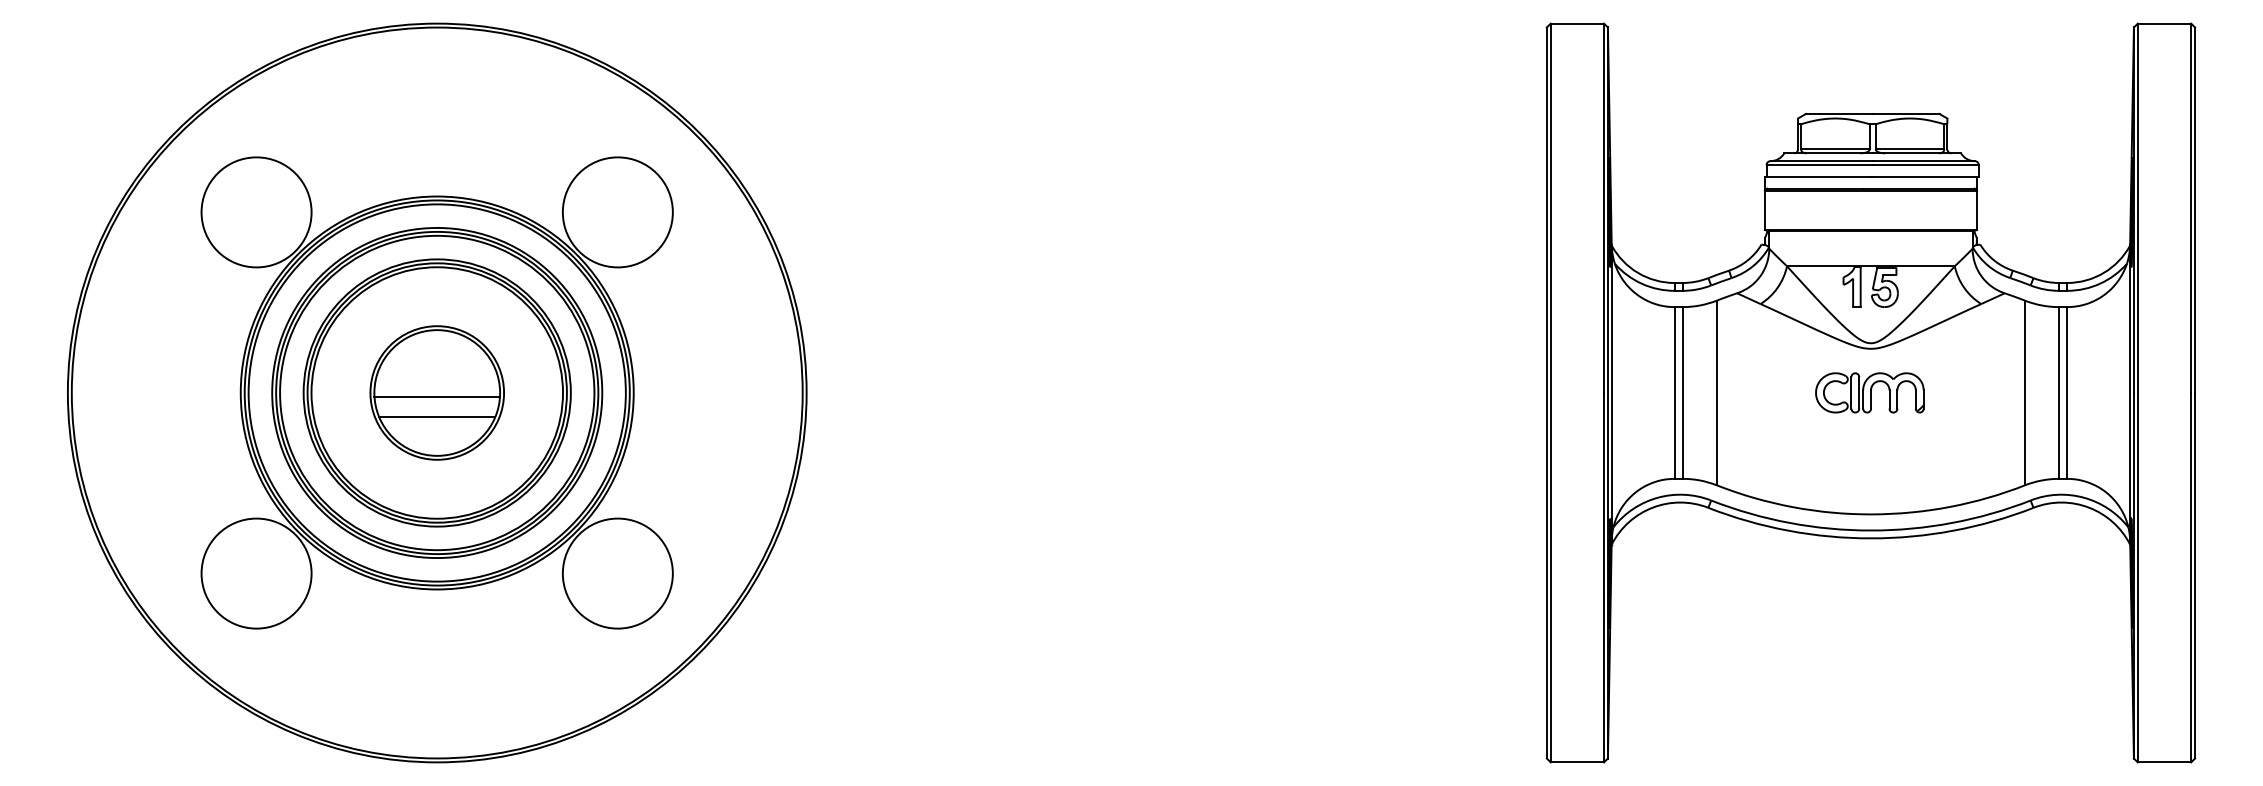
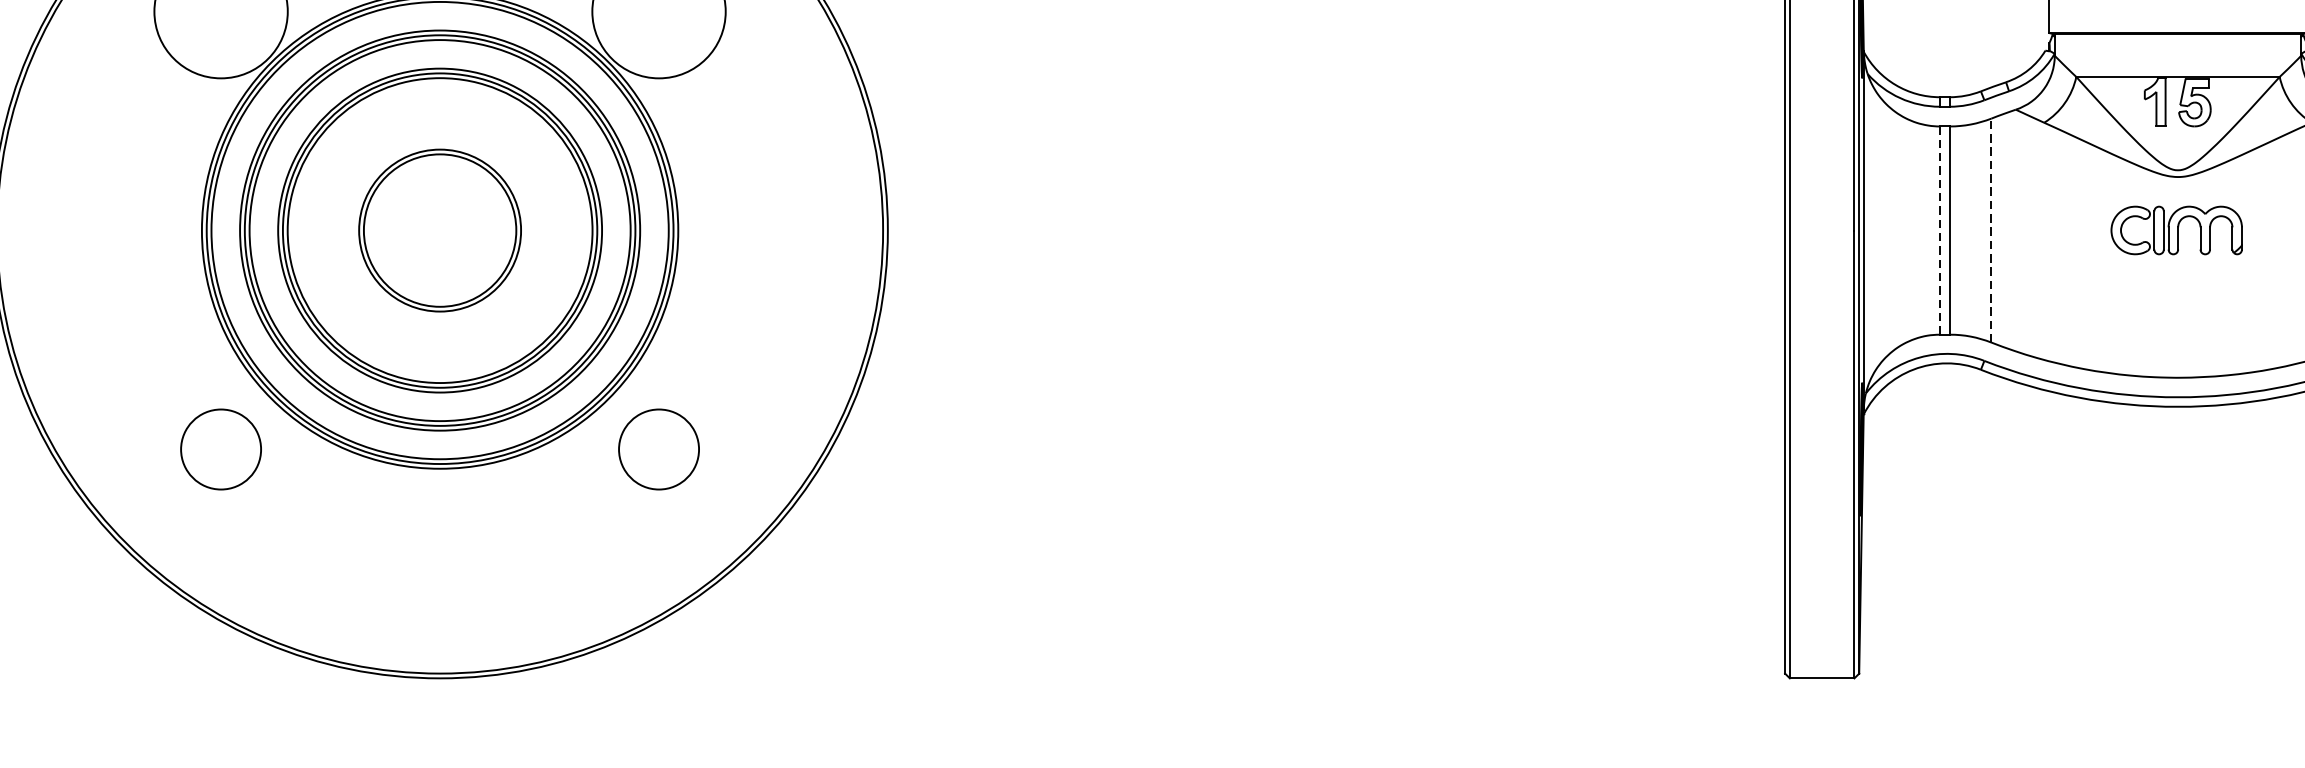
line: (1716, 392) -> (1990, 229), solid -> dashed
line: (1674, 393) -> (1939, 231), solid -> dashed
line: (436, 397) -> (439, 236), removed
line: (436, 416) -> (439, 259), removed
circle: (256, 573) -> (221, 449), size x0.6
circle: (617, 573) -> (658, 449), size x0.6

